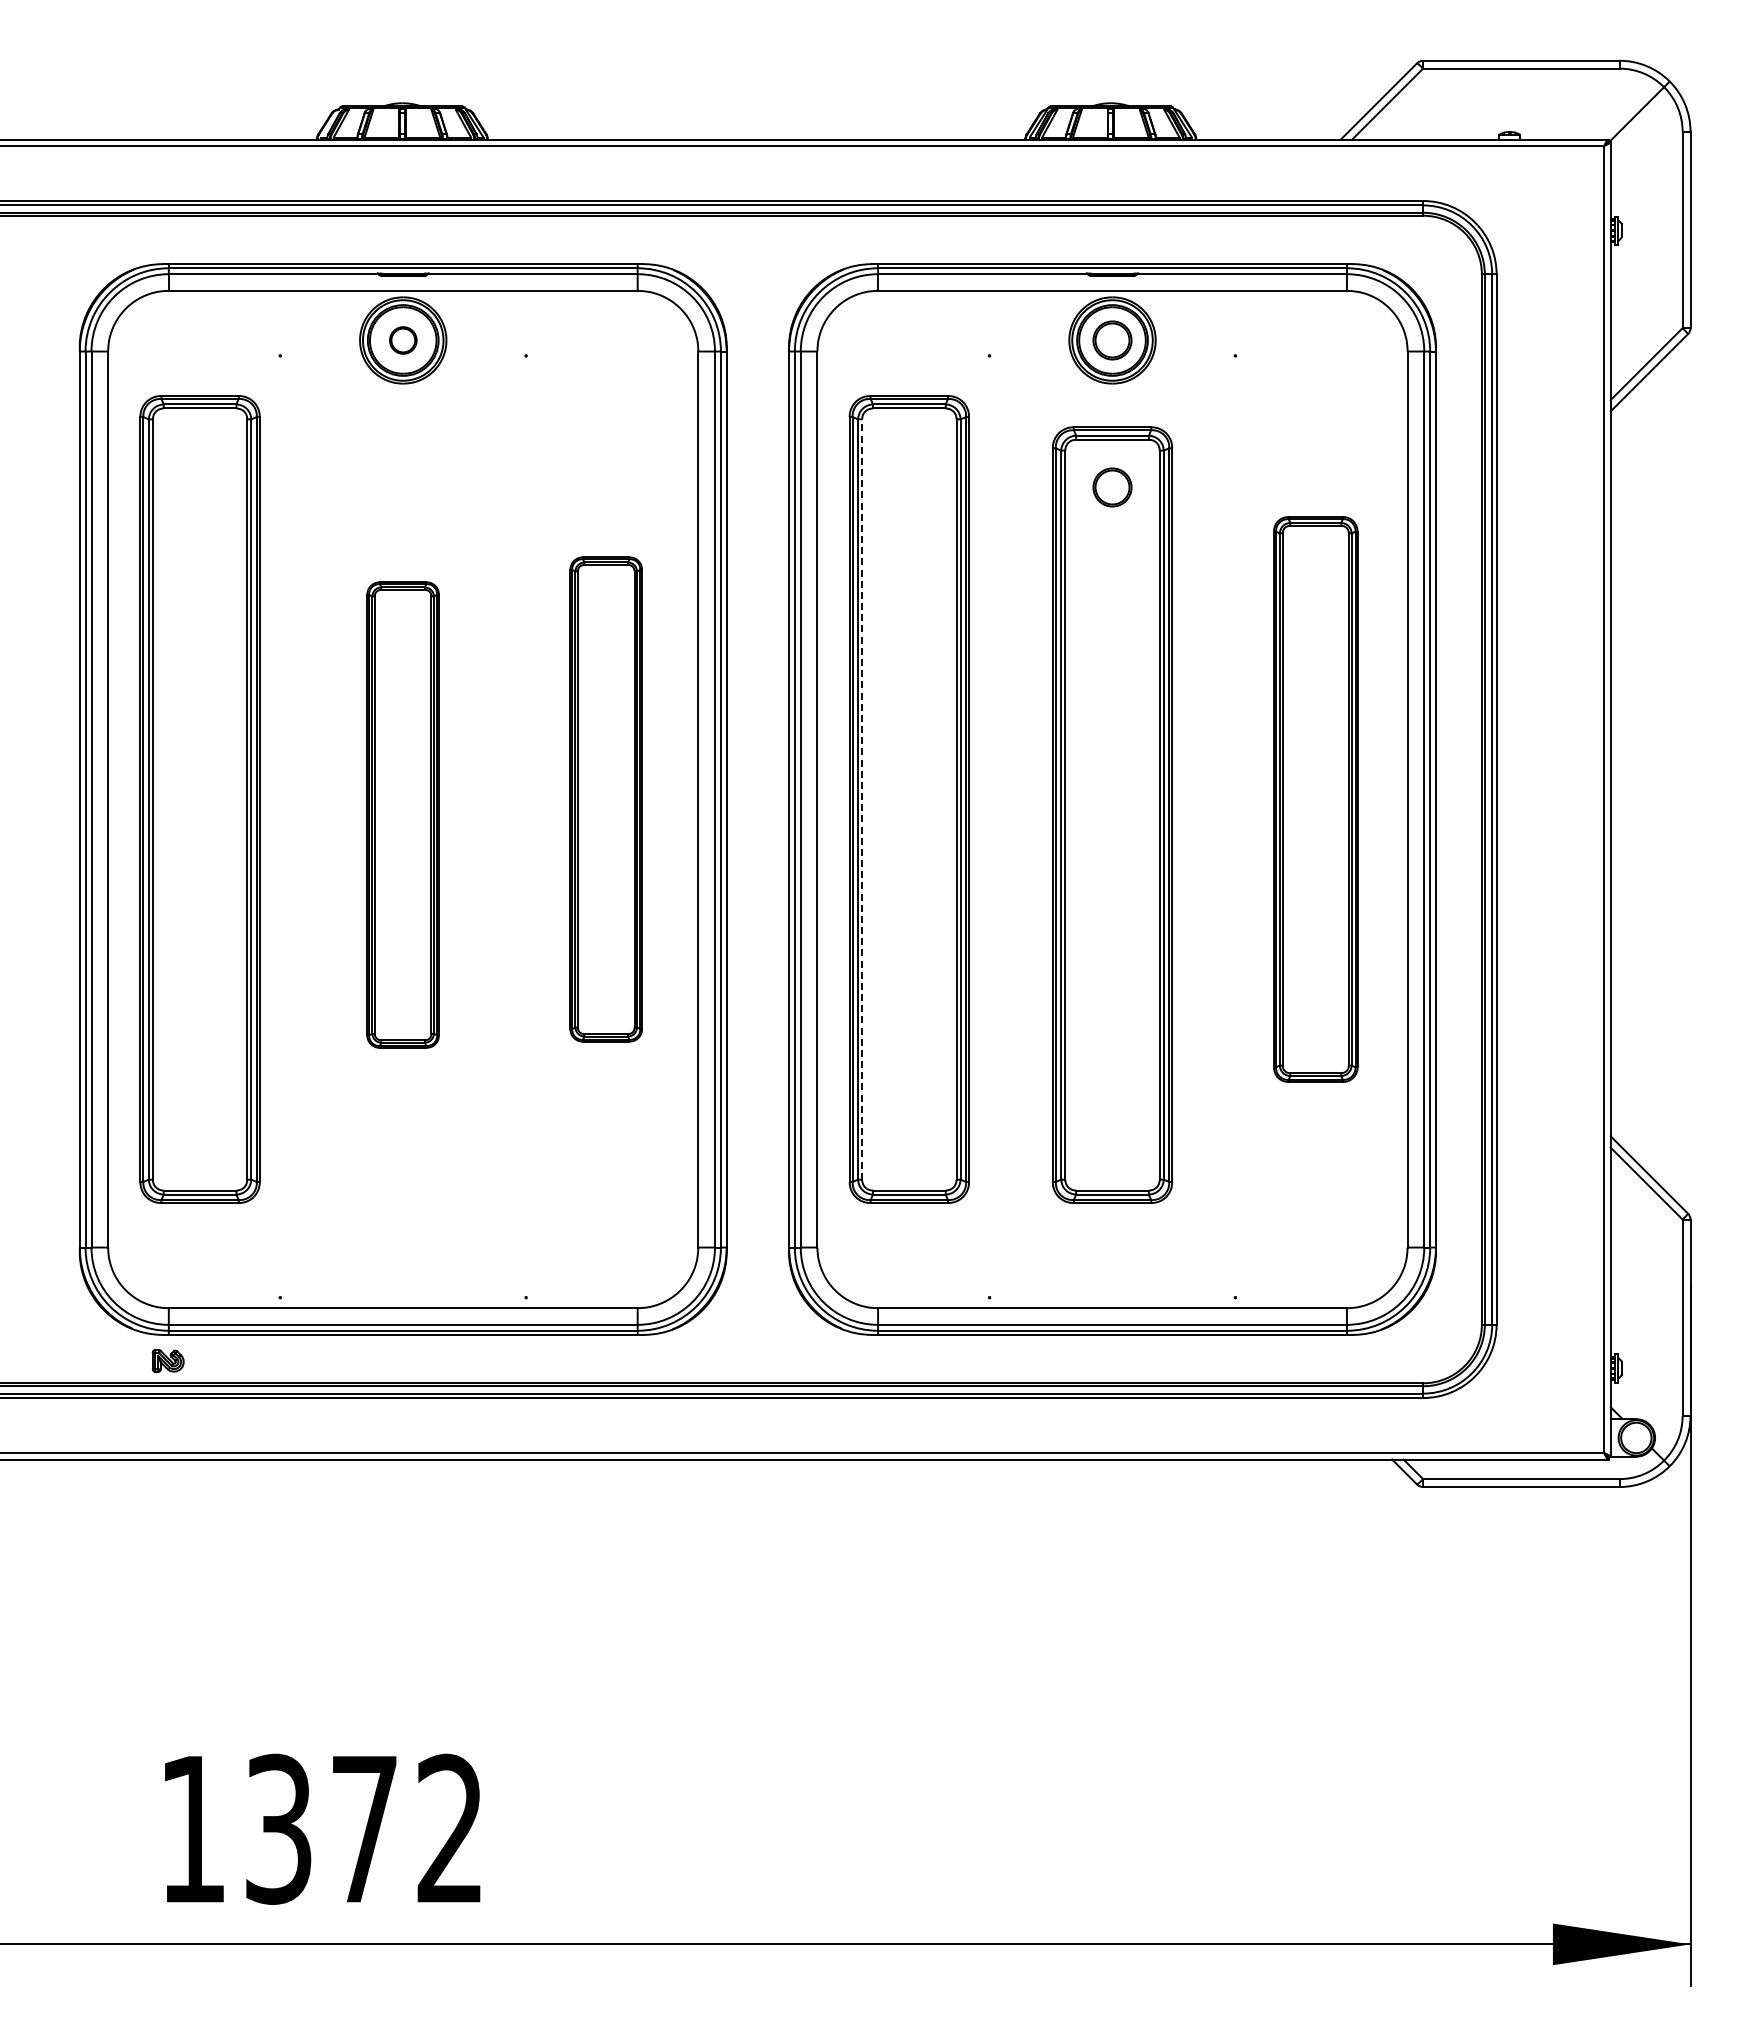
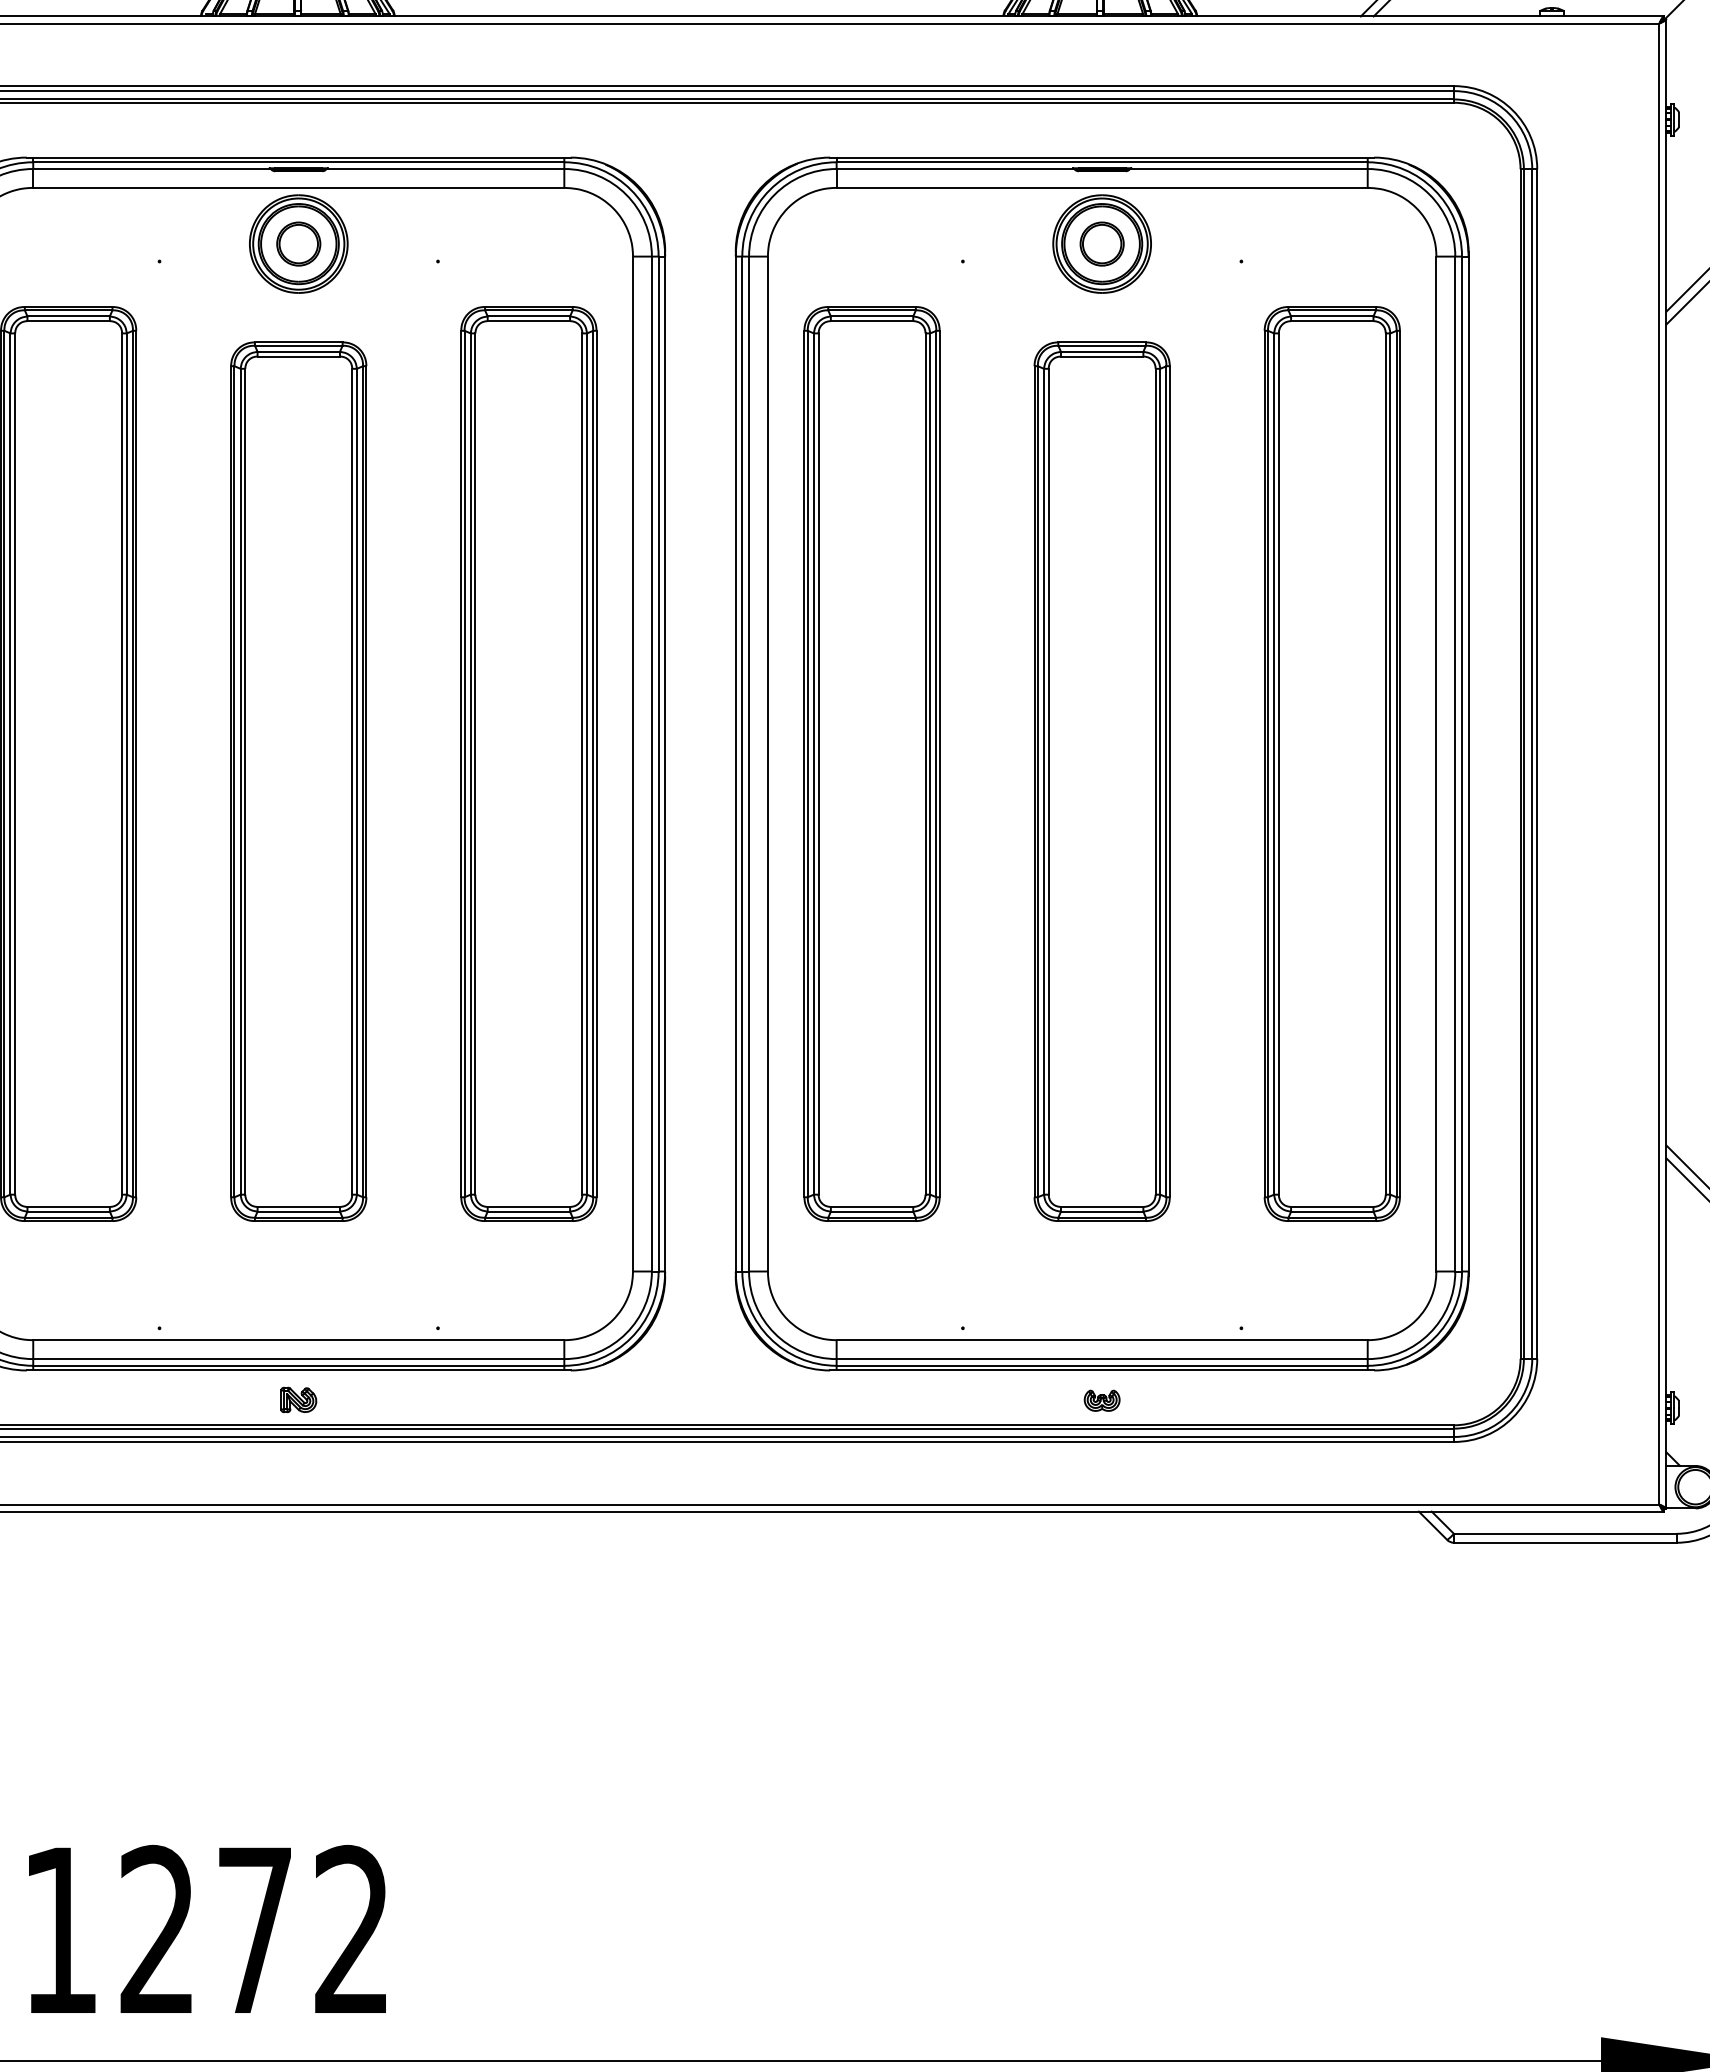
part: (403, 340) -> (299, 244), size x1.43
part: (1112, 487) -> (1102, 410), removed
part: (605, 799) -> (527, 764), size x1.67
line: (862, 799) -> (818, 764), dashed -> solid
part: (1315, 799) -> (1332, 764), size x1.43
part: (402, 814) -> (297, 781), size x1.67
part: (167, 1360) -> (297, 1399), moved
part: (1112, 1361) -> (1102, 1400), added
text: (278, 1828) -> (157, 1929), 1372 -> 1272

